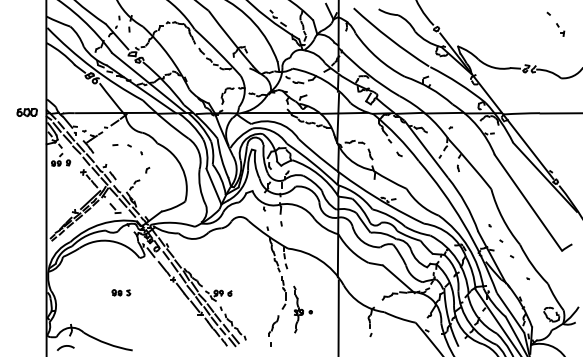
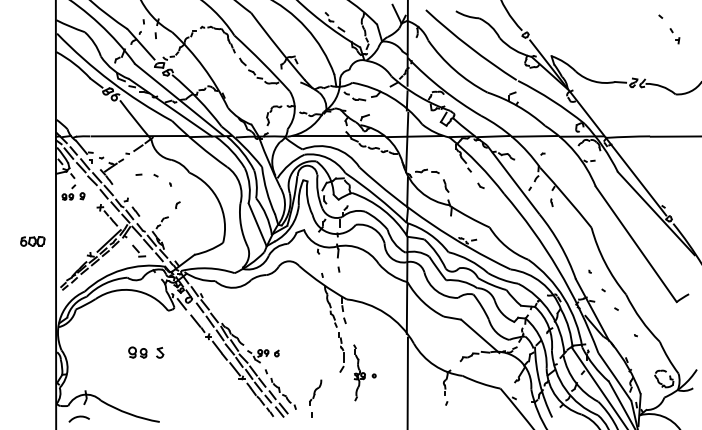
part: (26, 112) -> (32, 241), moved
part: (120, 292) -> (145, 352), size x1.6
part: (273, 330) -> (315, 398), moved

